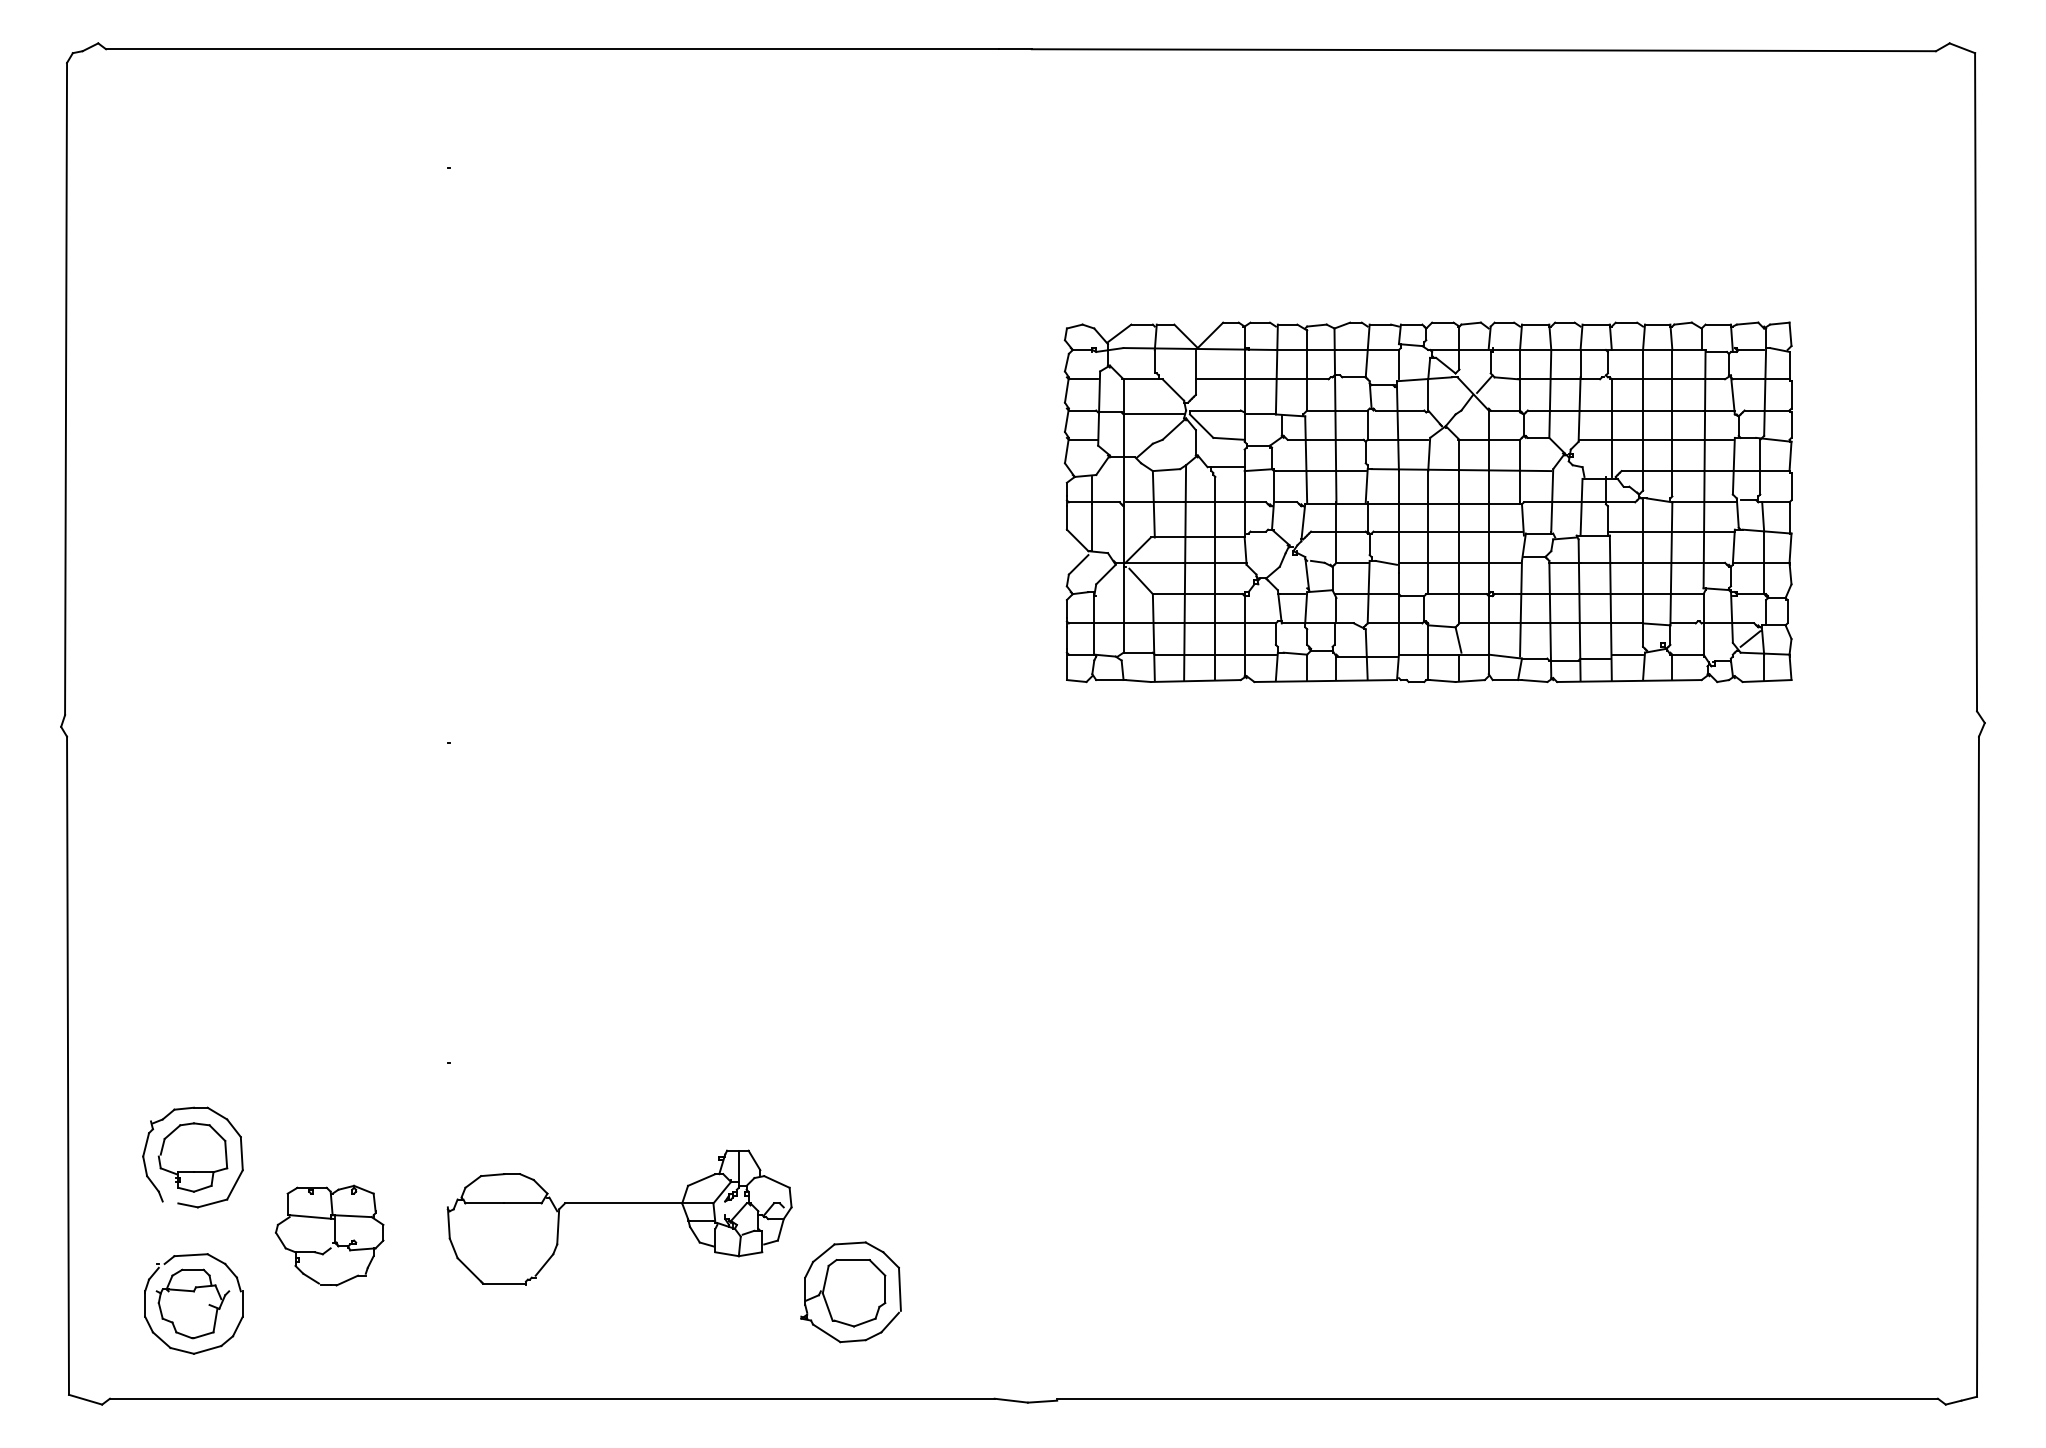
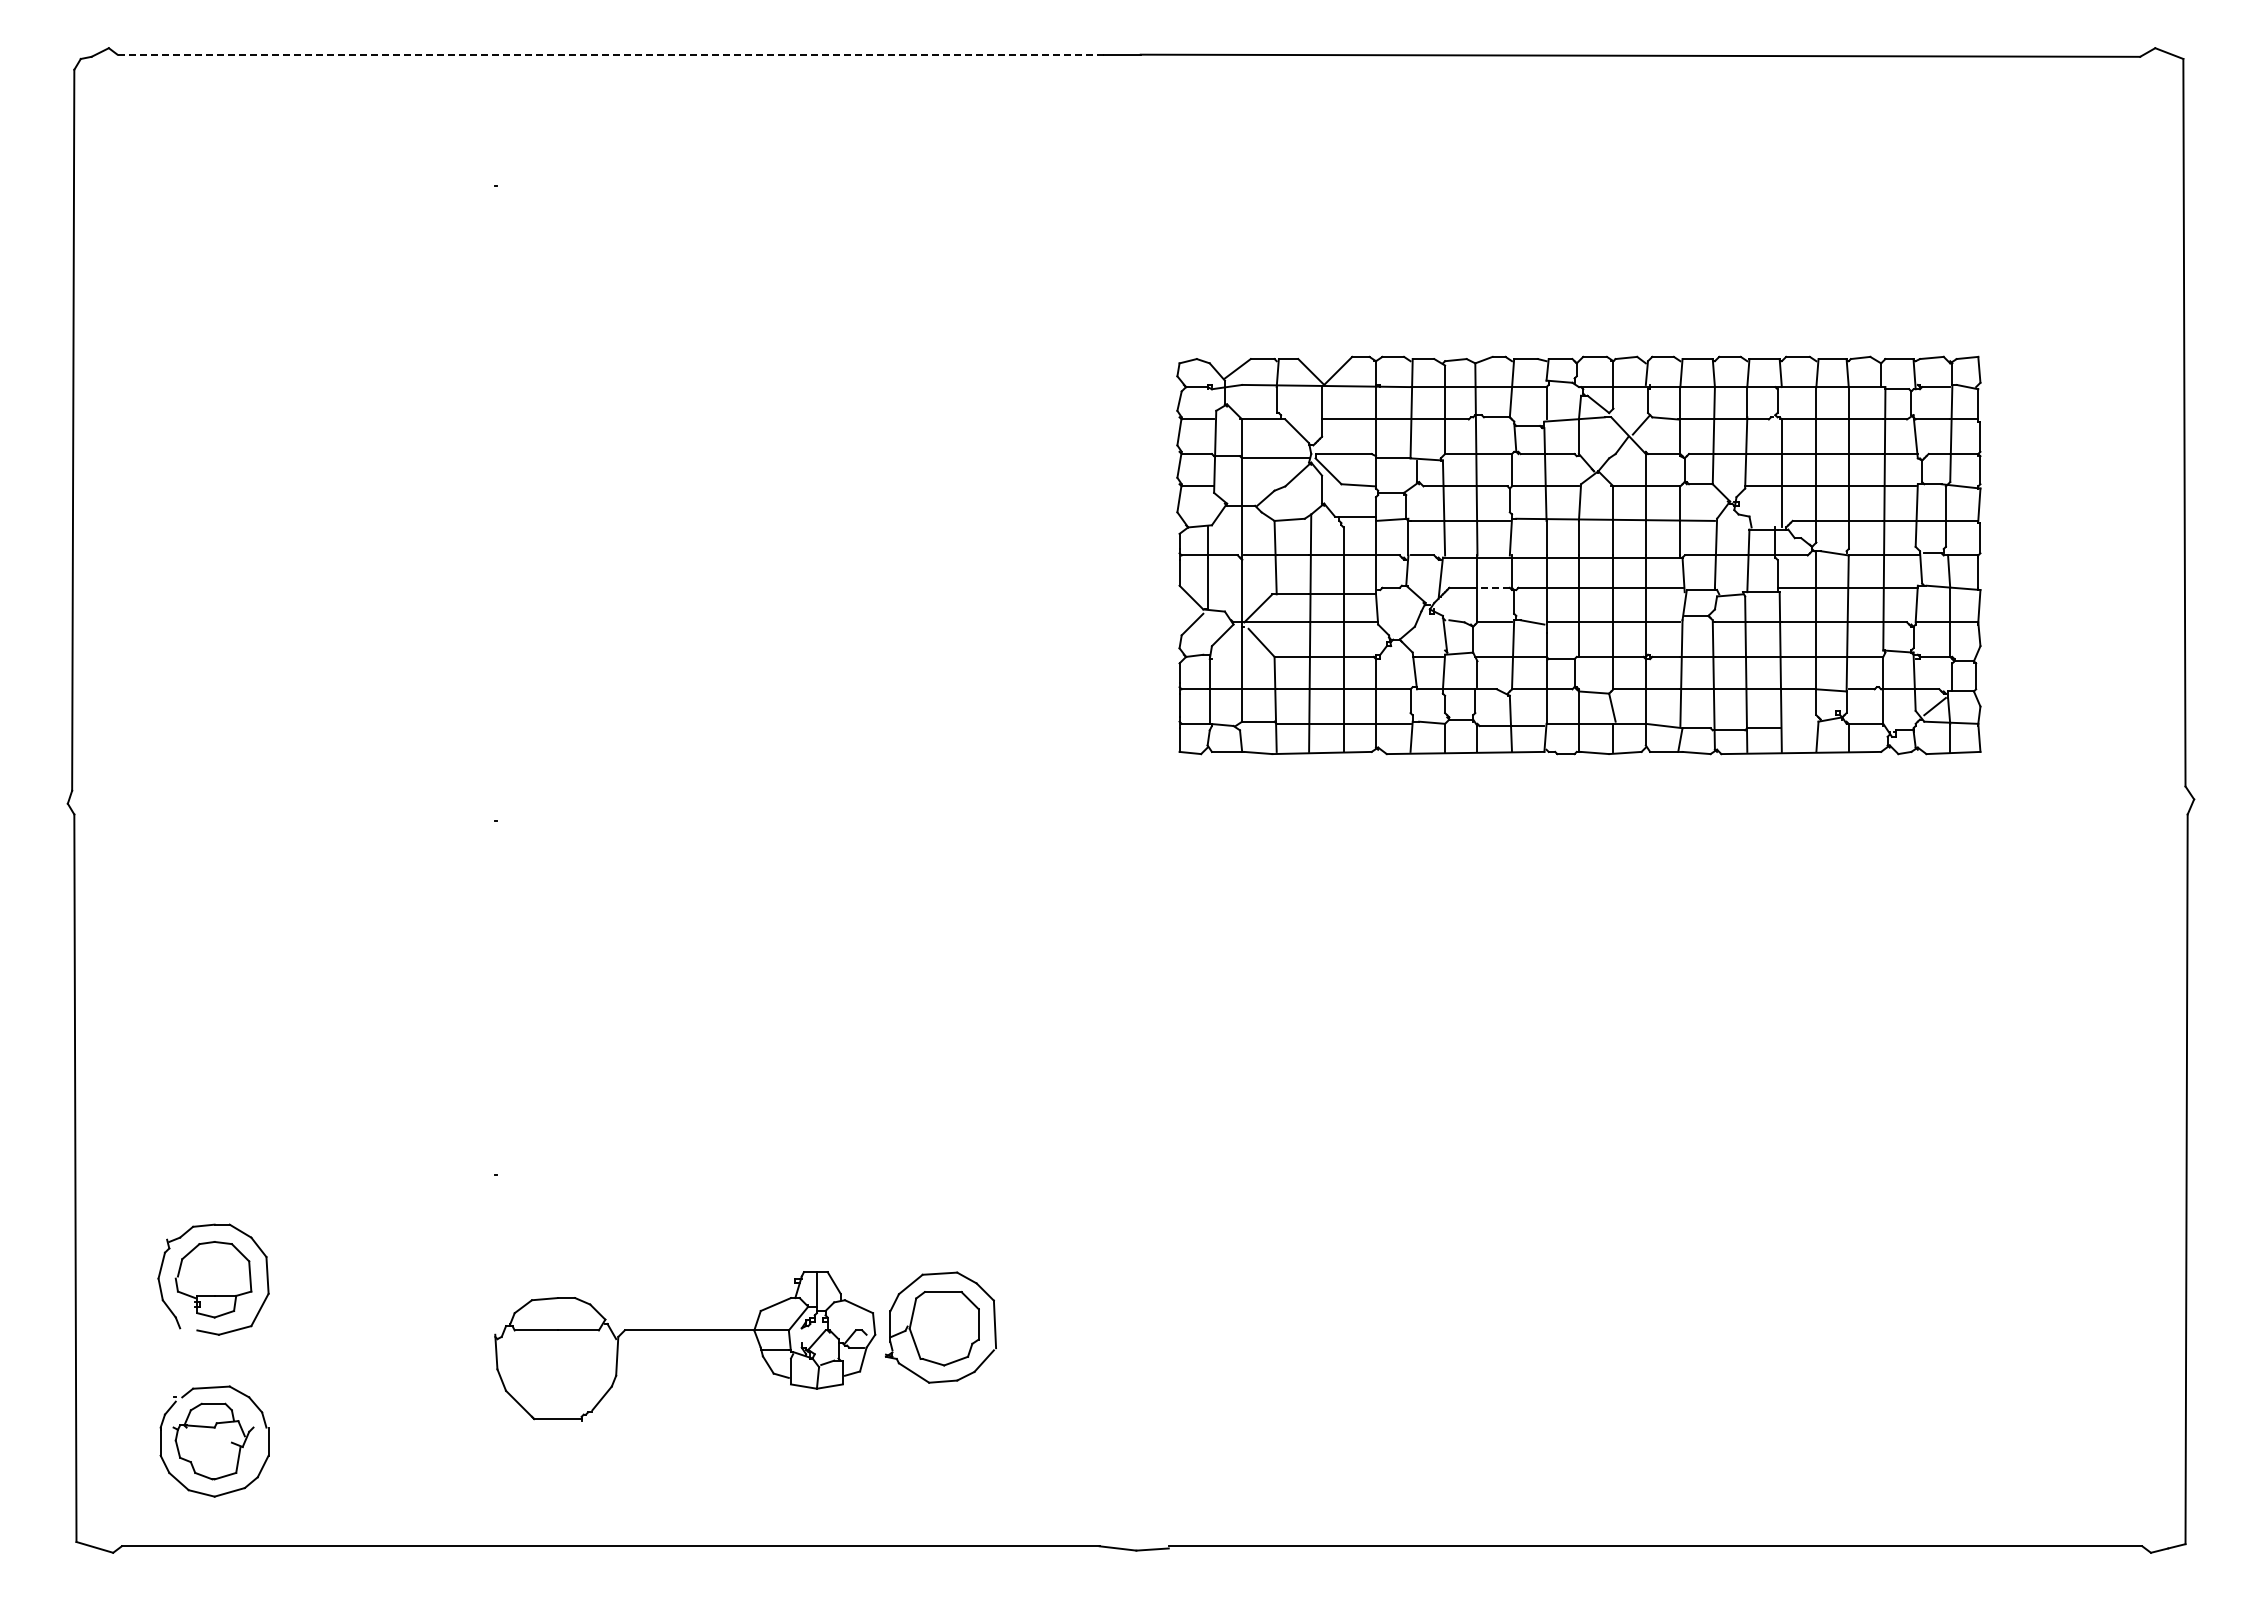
line: (552, 49) -> (610, 54), solid -> dashed
line: (1350, 531) -> (1493, 587), solid -> dashed
line: (1626, 654) -> (1798, 723), removed
part: (329, 1236) -> (364, 1366), removed
part: (850, 1292) -> (940, 1327), moved

